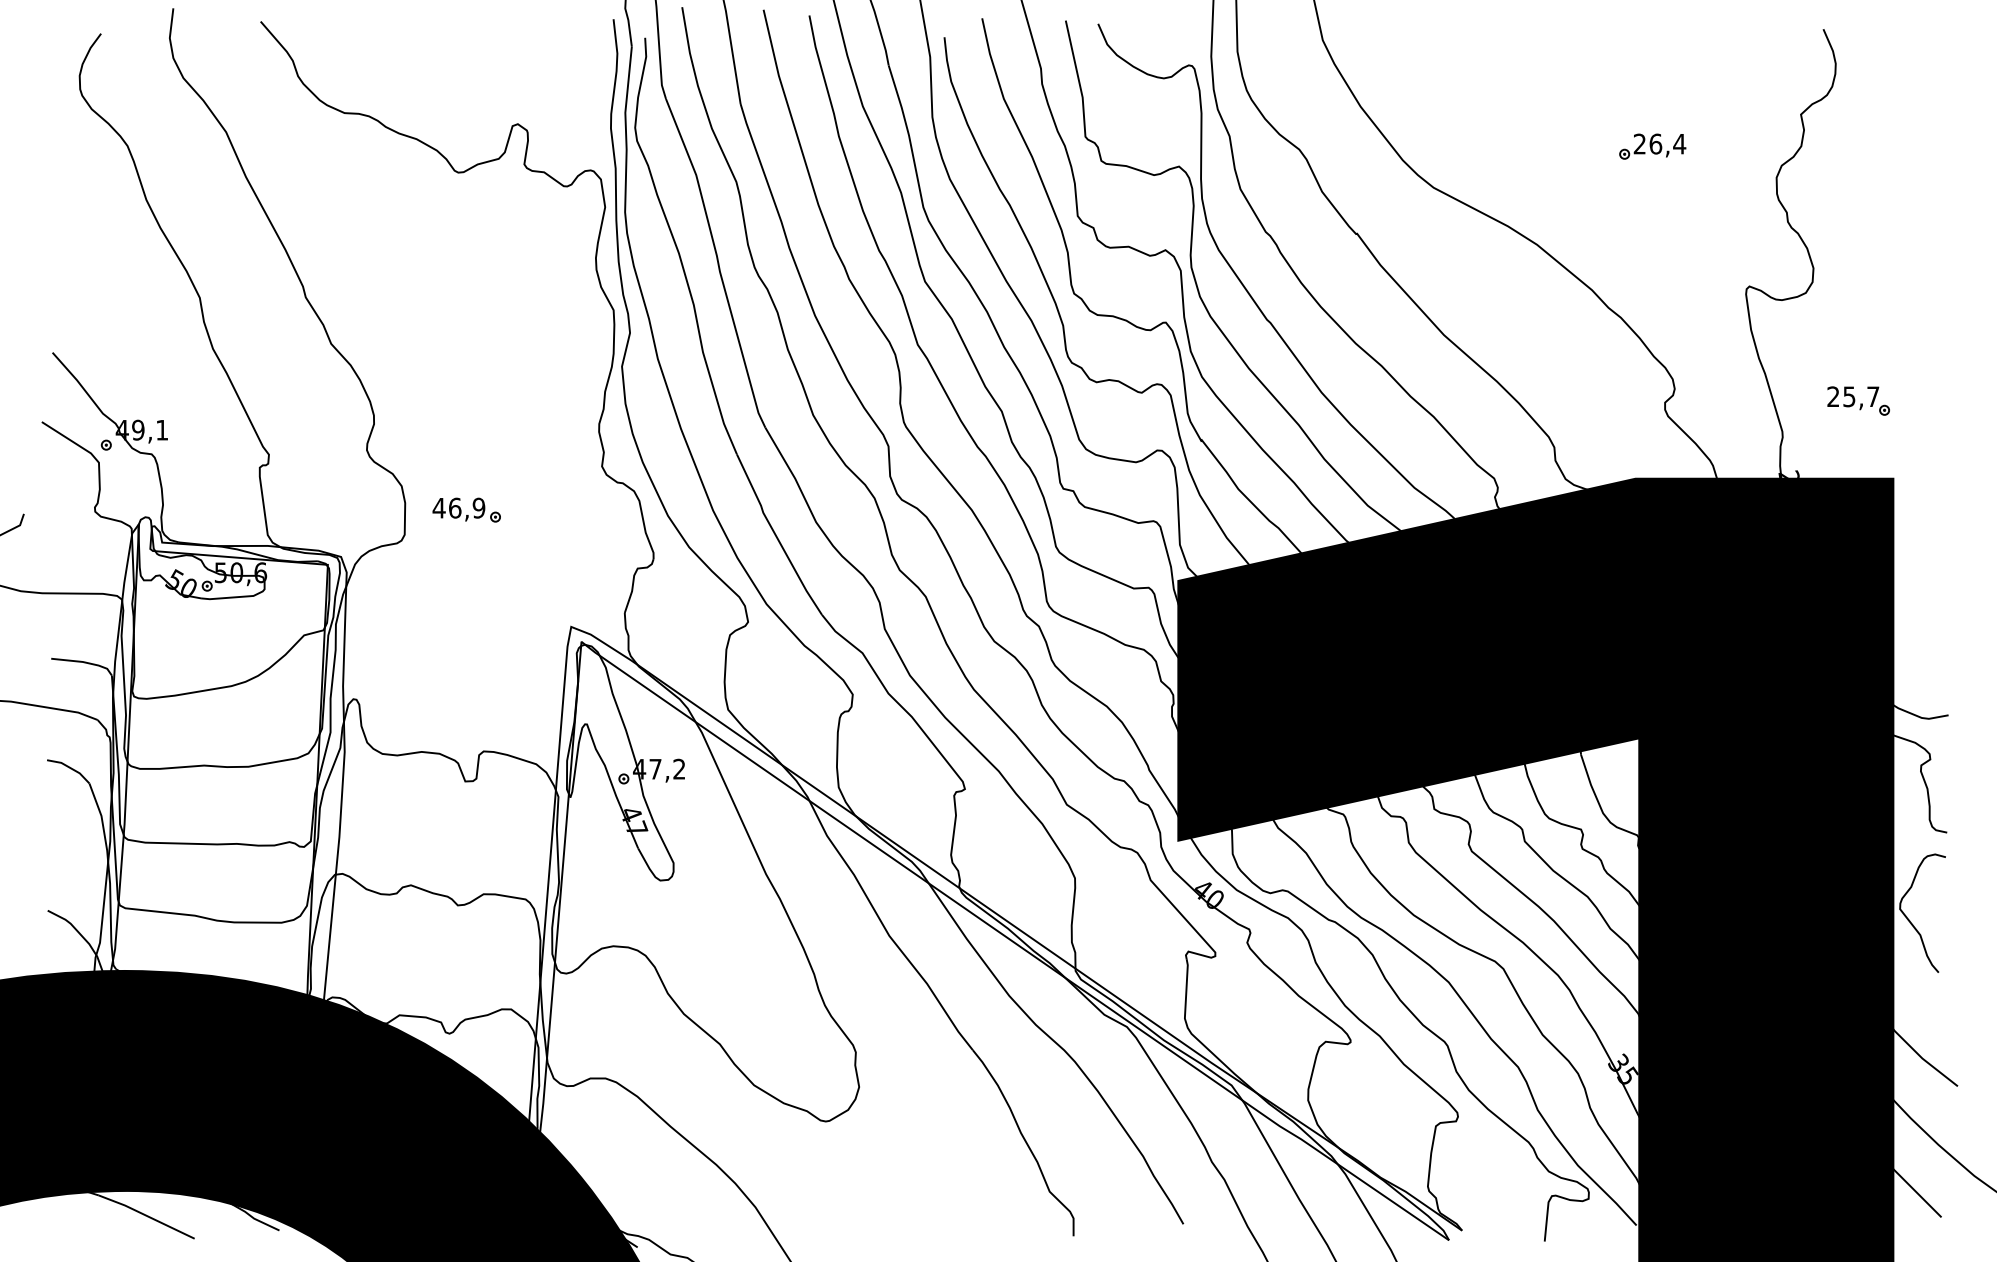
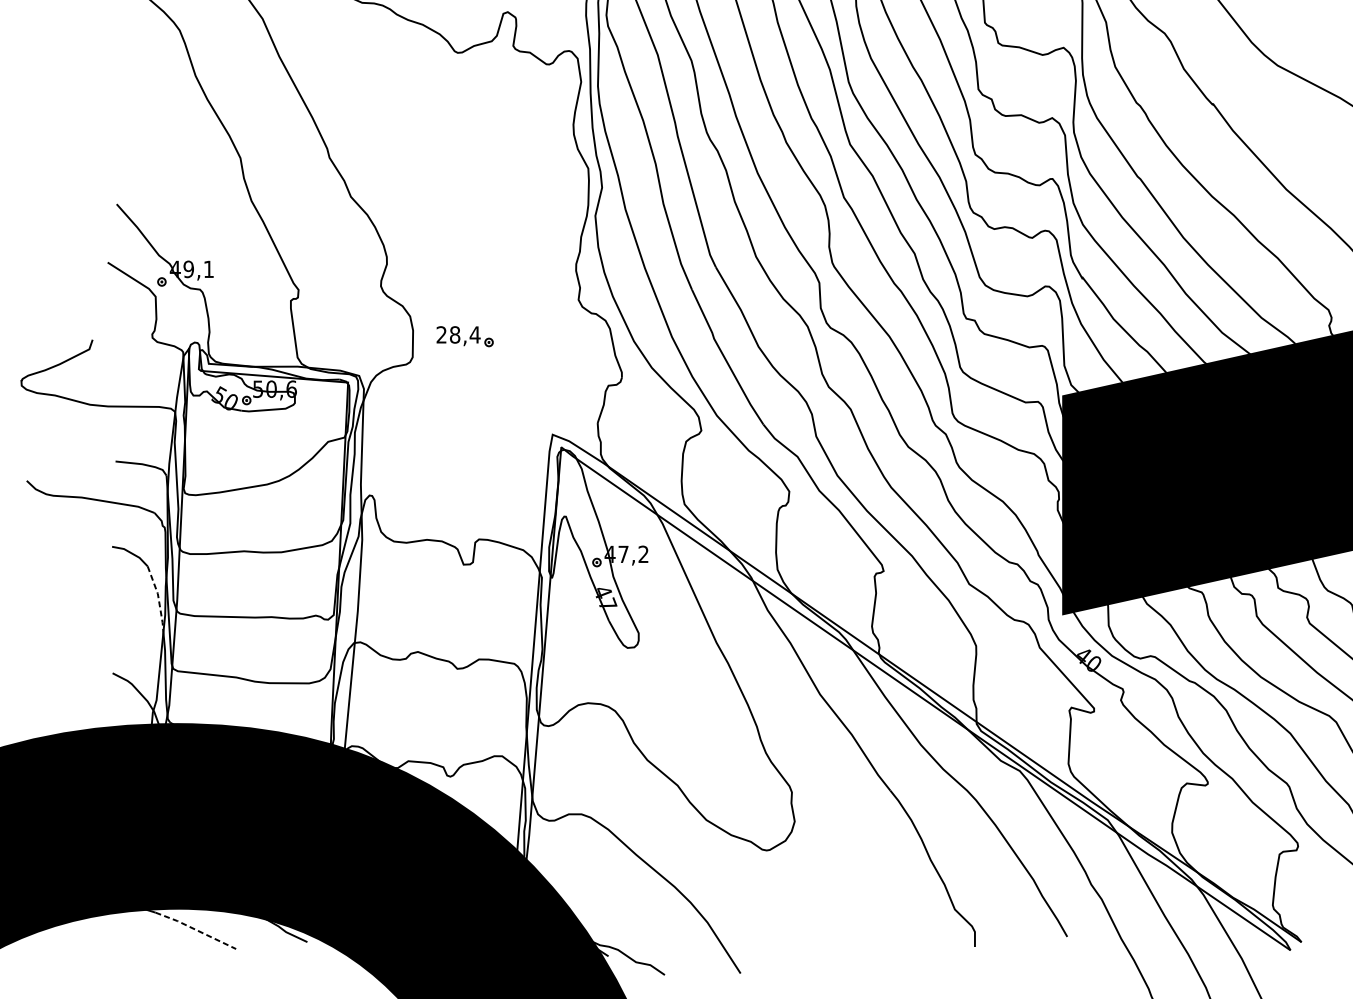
text: (458, 507) -> (457, 334), 46,9 -> 28,4
line: (102, 821) -> (158, 598), solid -> dashed
line: (146, 1215) -> (195, 929), solid -> dashed

